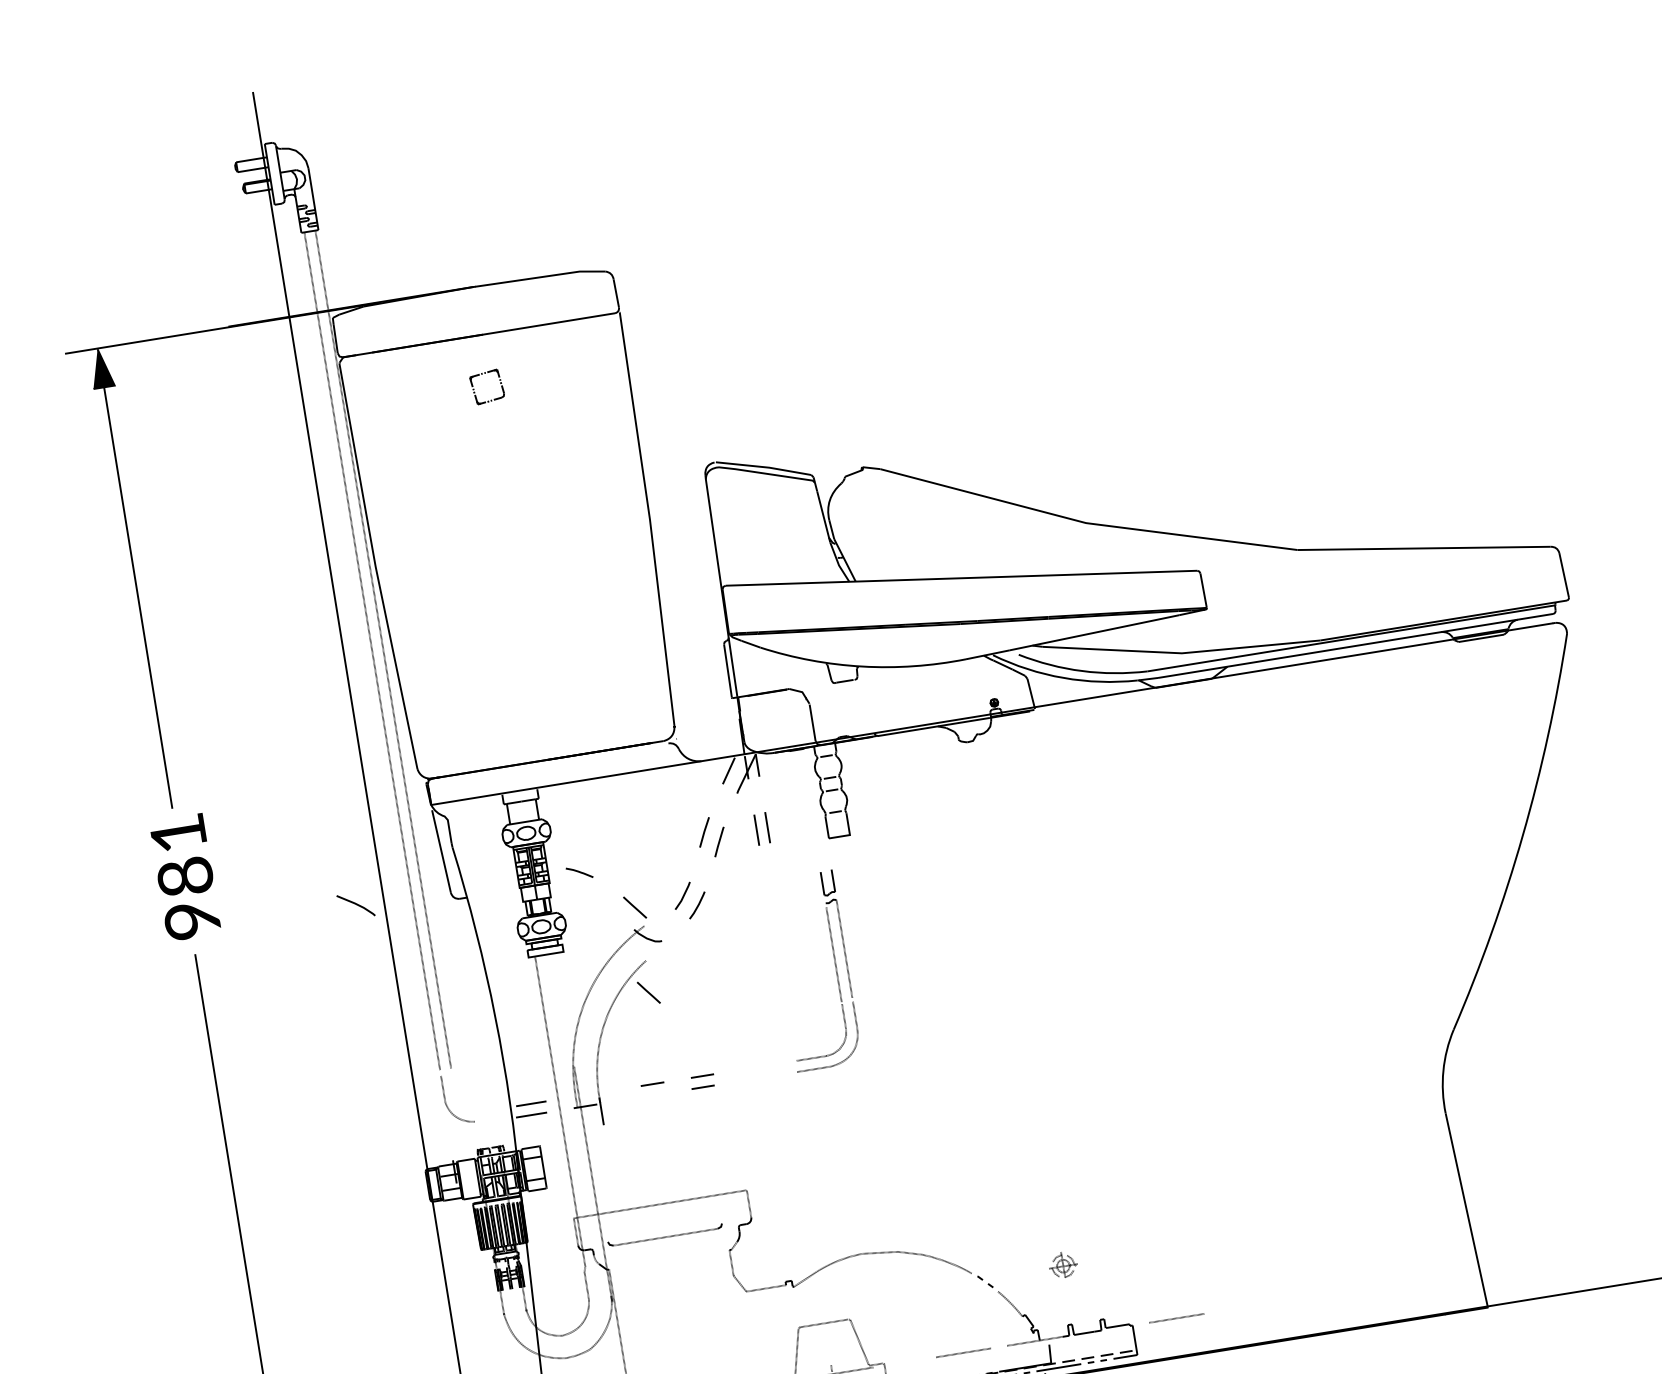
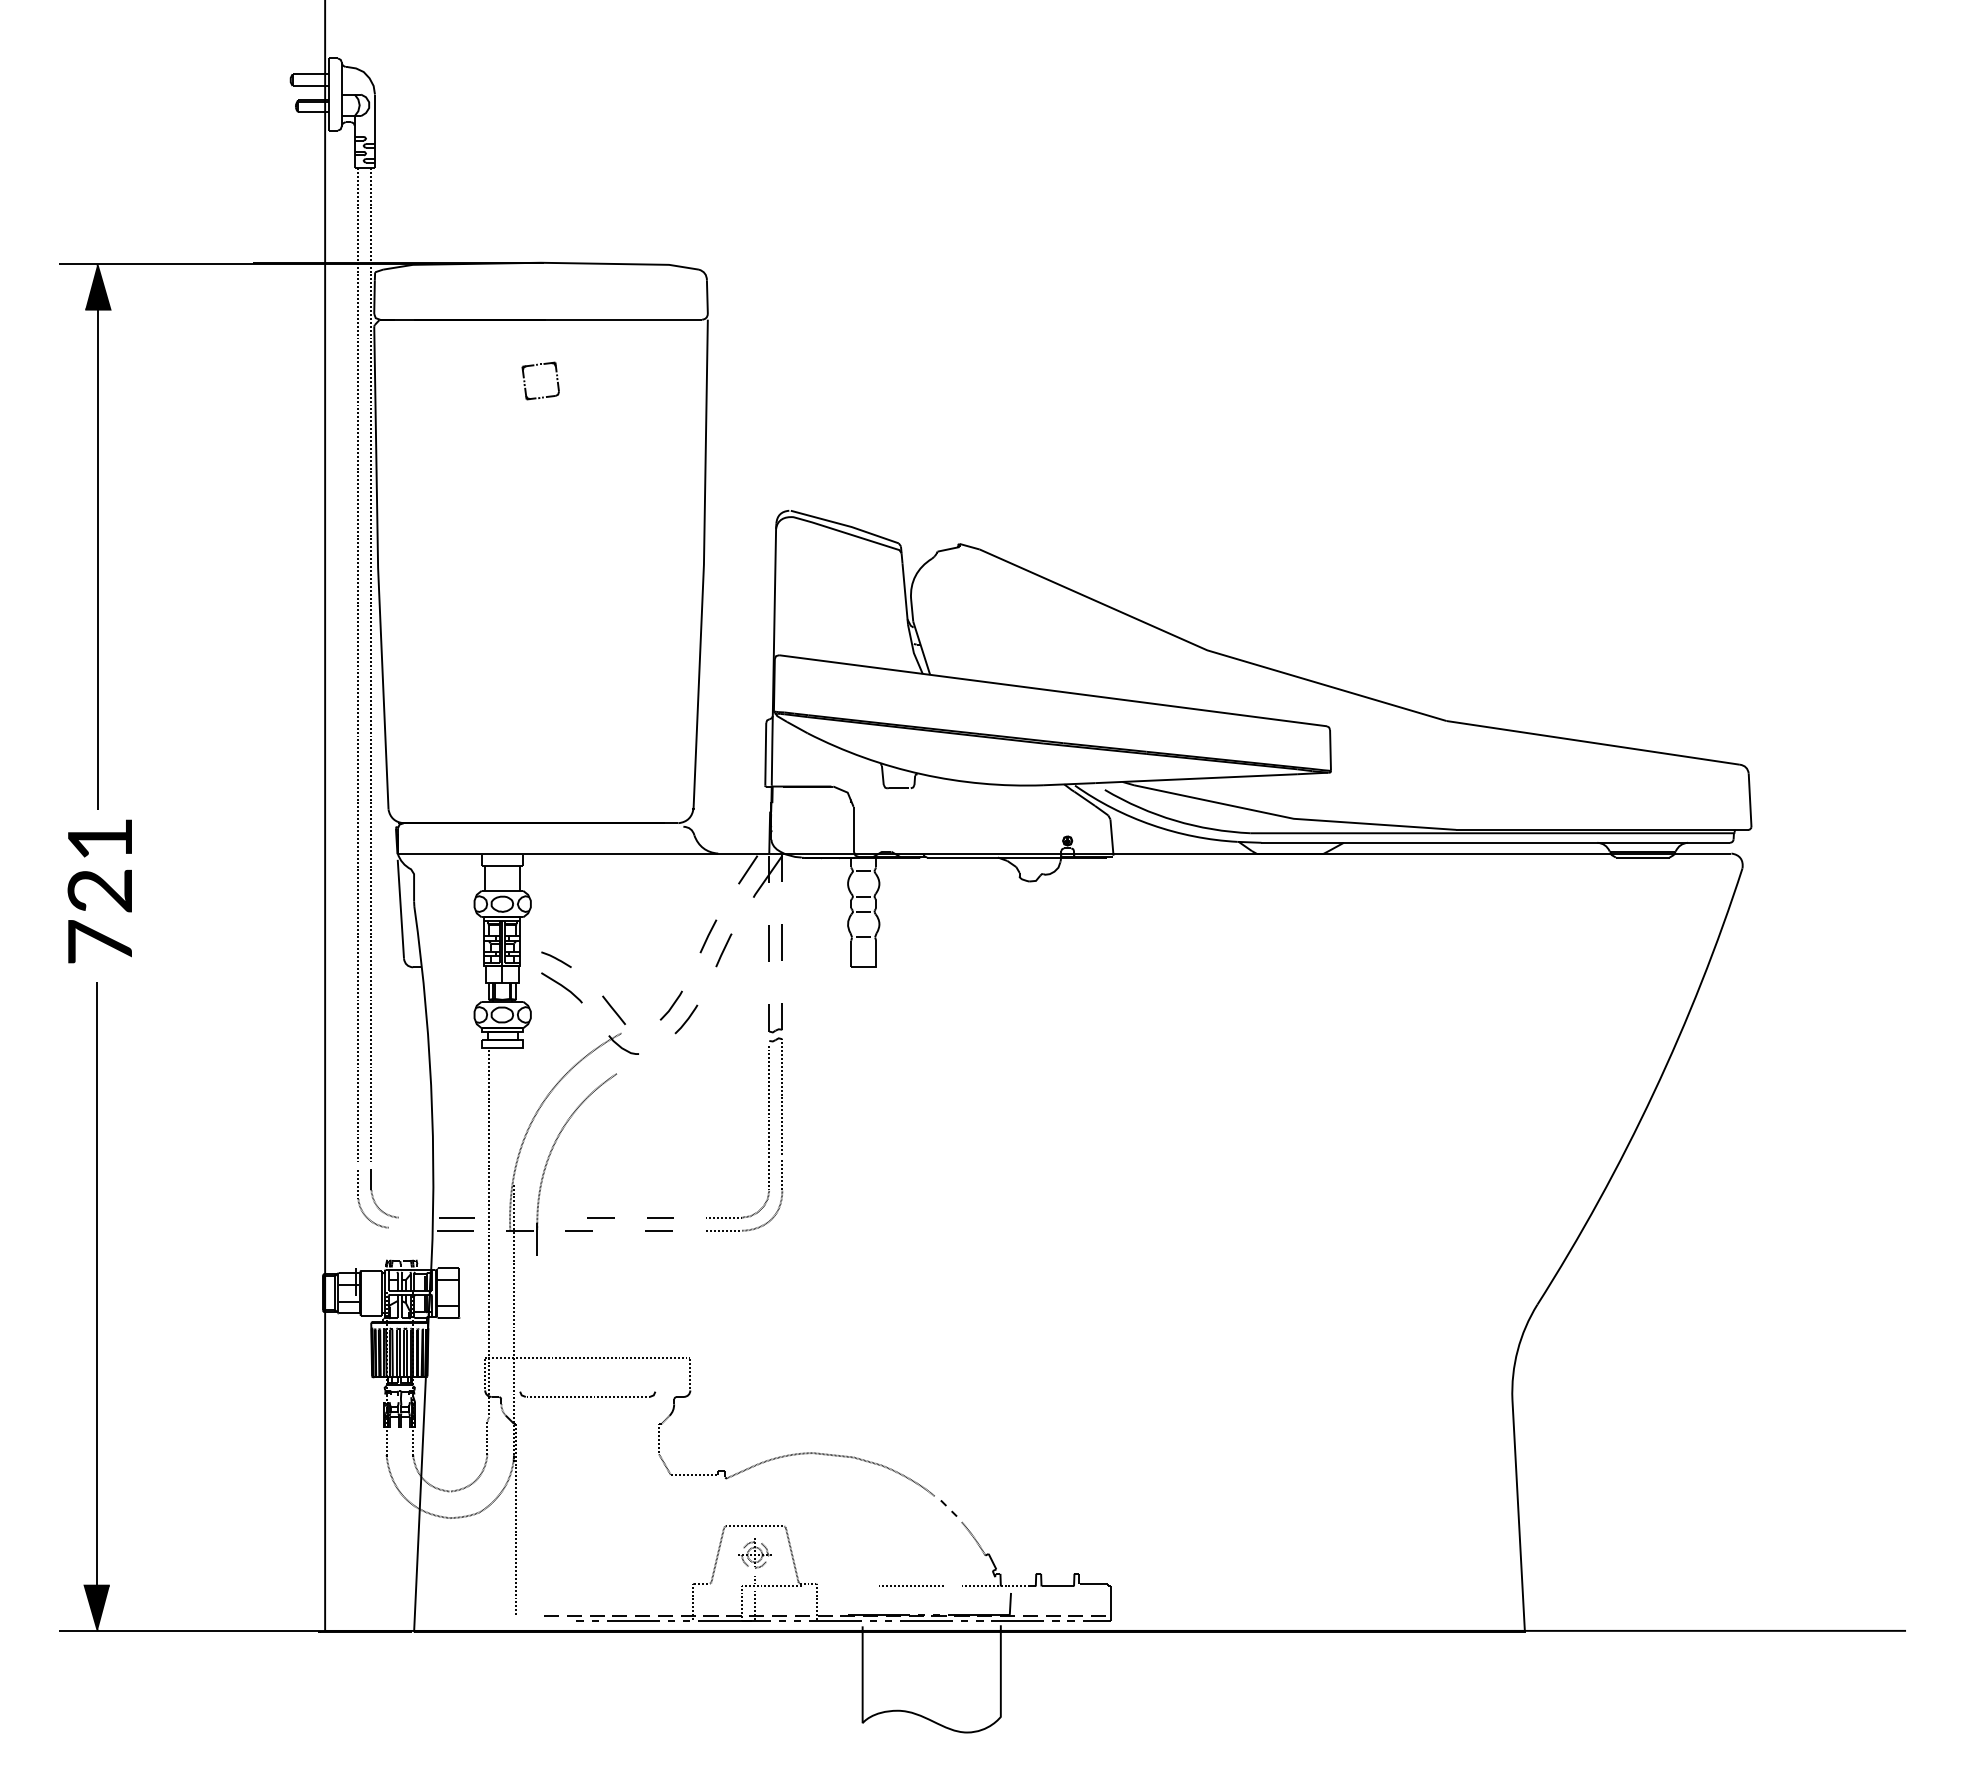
text: (188, 898) -> (99, 916), 981 -> 721
line: (355, 904) -> (561, 986), moved
part: (835, 967) -> (768, 1117), moved
line: (648, 992) -> (613, 1110), removed
part: (457, 1096) -> (373, 1195), added
line: (635, 1098) -> (578, 1230), added
part: (1062, 1265) -> (754, 1553), moved
part: (1177, 1317) -> (1164, 1585), removed

